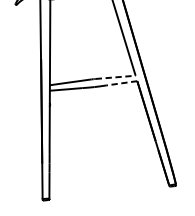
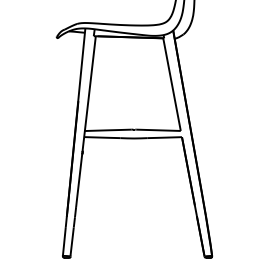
line: (116, 77) -> (159, 130), dashed -> solid
line: (121, 83) -> (164, 137), dashed -> solid

